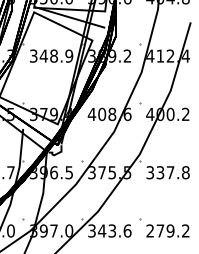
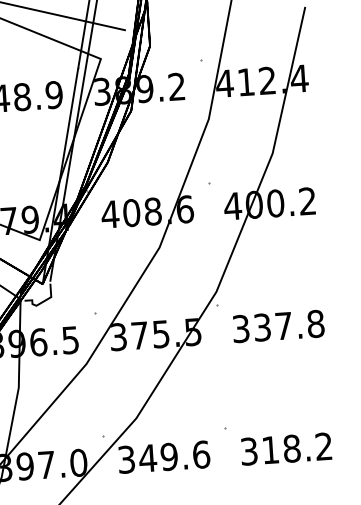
text: (112, 230) -> (169, 455), 343.6 -> 349.6
text: (160, 230) -> (270, 449), 279.2 -> 318.2

